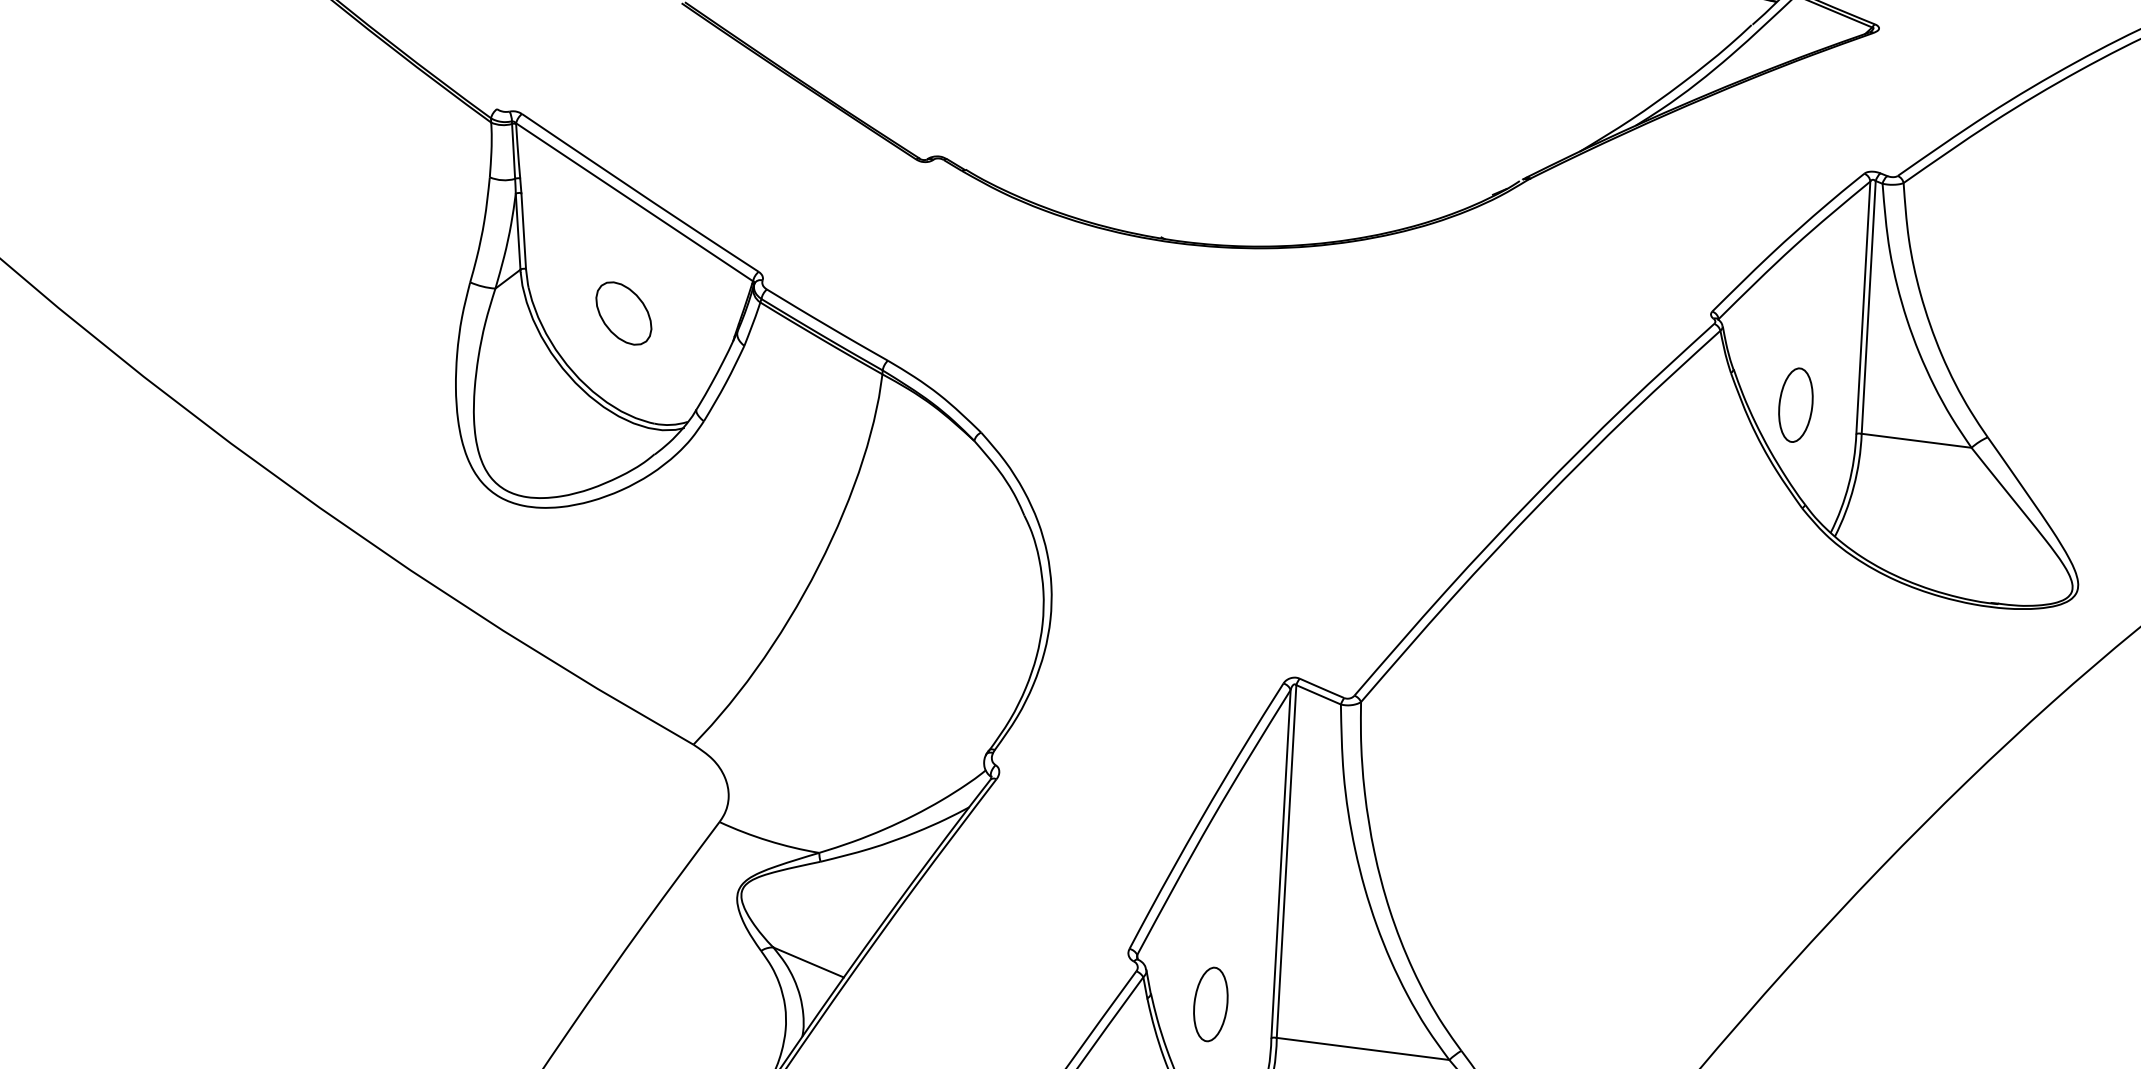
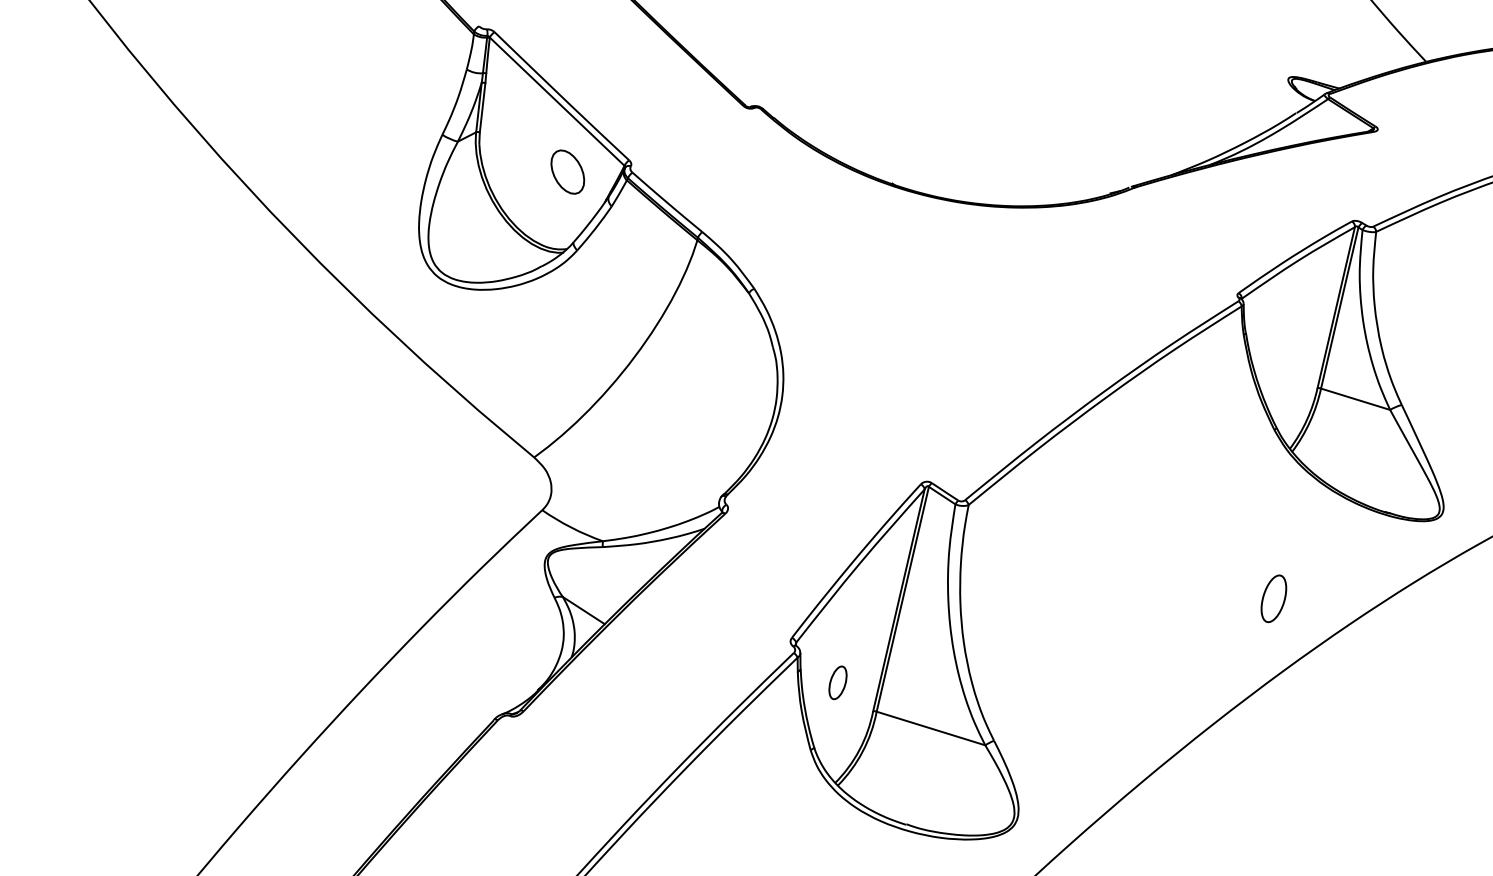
part: (623, 312) -> (567, 171), moved
part: (1795, 404) -> (1273, 598), moved
part: (1210, 1004) -> (837, 682), size x0.7

